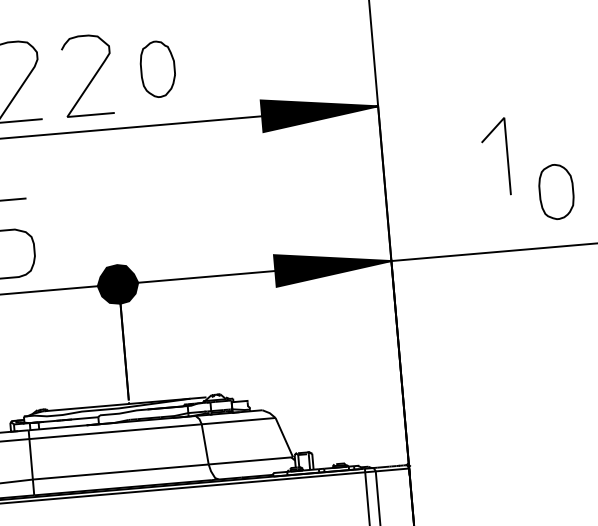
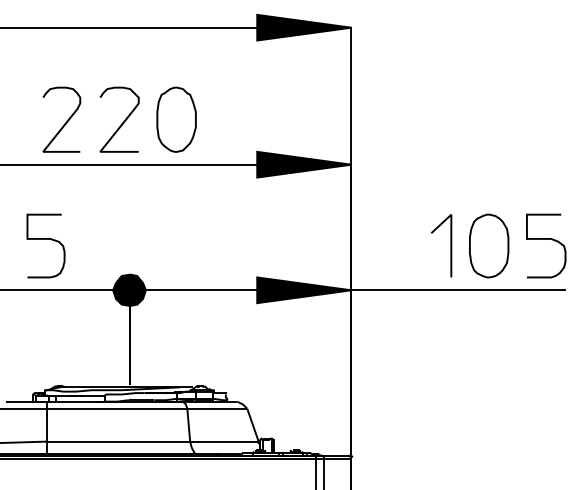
part: (157, 69) -> (176, 119), size x1.43
line: (506, 155) -> (450, 245), moved
part: (556, 191) -> (489, 245), size x1.43

